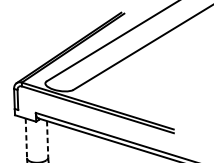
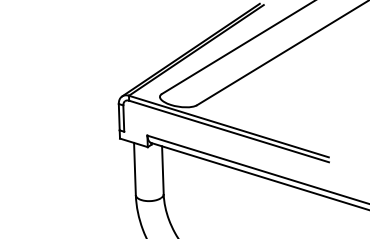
line: (26, 138) -> (134, 169), dashed -> solid
line: (47, 139) -> (162, 170), dashed -> solid

